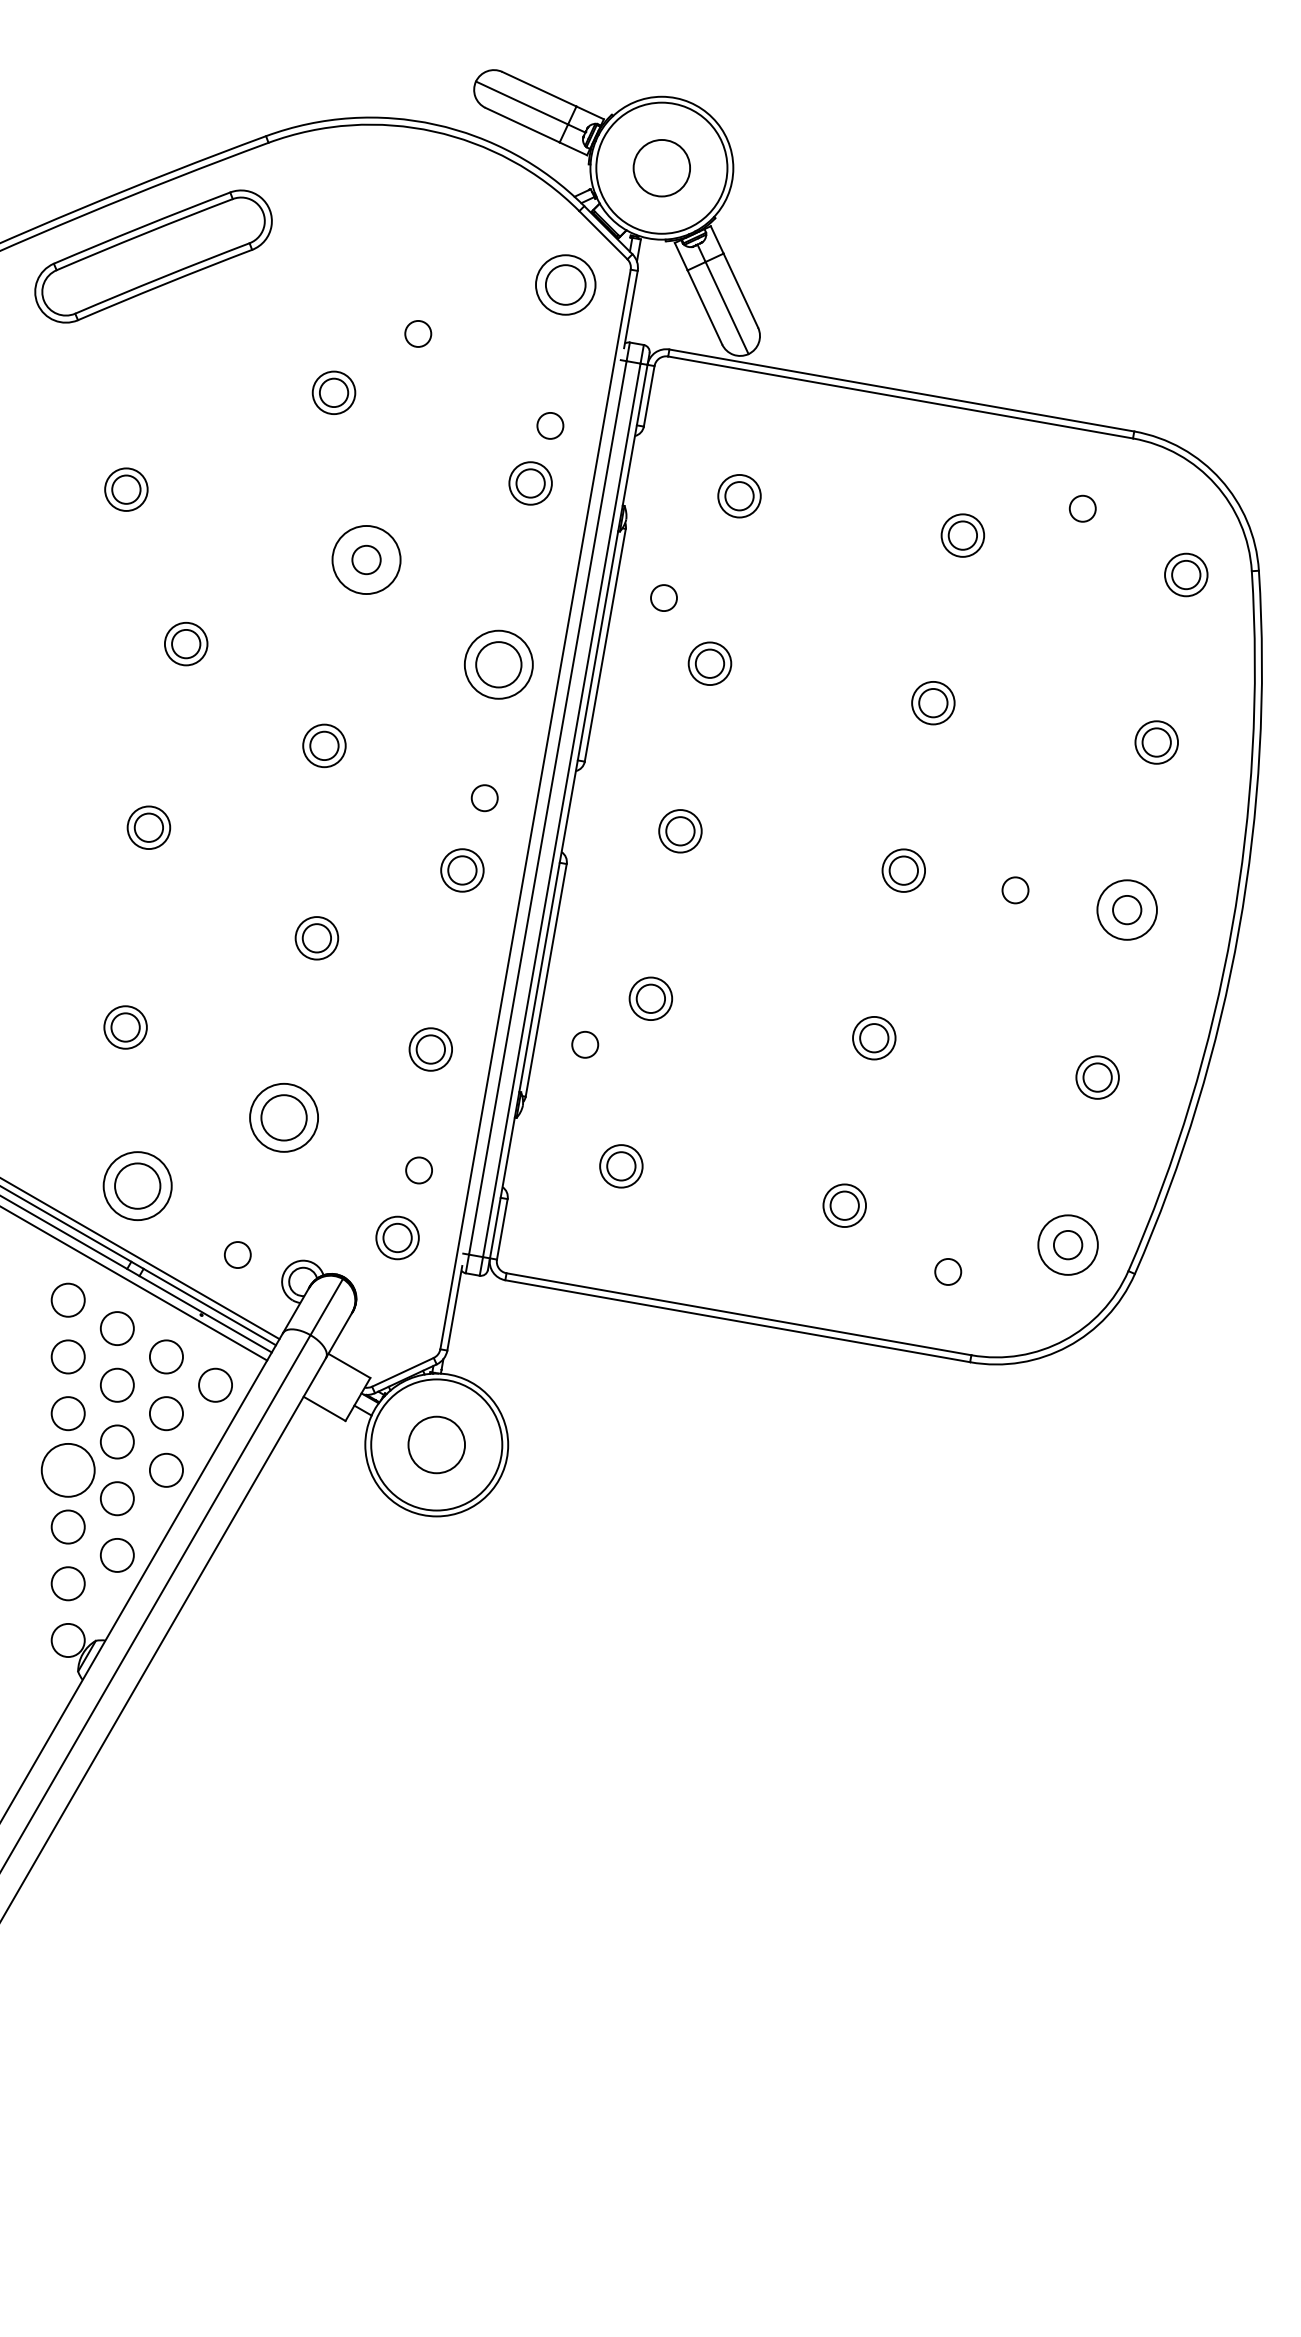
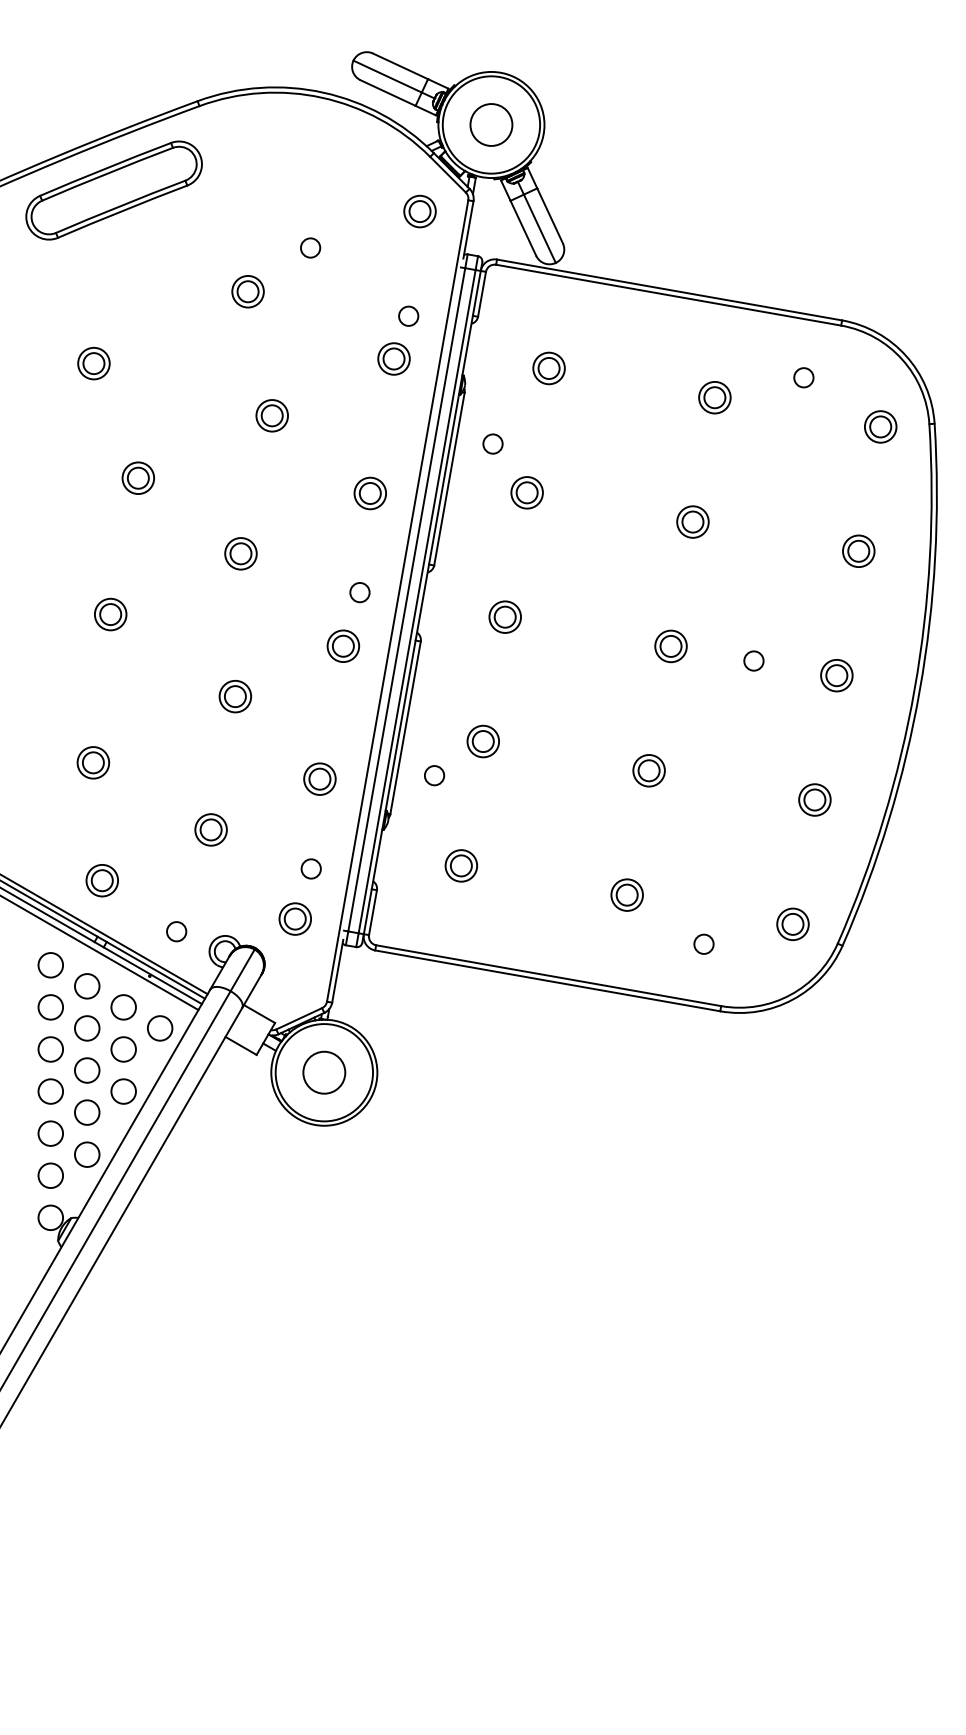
part: (565, 284) -> (419, 211), size x0.71
circle: (366, 559) -> (272, 415), size x0.62
part: (498, 664) -> (370, 493), size x0.62
circle: (1126, 909) -> (836, 675), size x0.71
part: (284, 1117) -> (211, 829), size x0.62
part: (137, 1186) -> (102, 880), size x0.62
circle: (1067, 1244) -> (792, 923), size x0.71
circle: (67, 1469) -> (50, 1090), size x0.62

